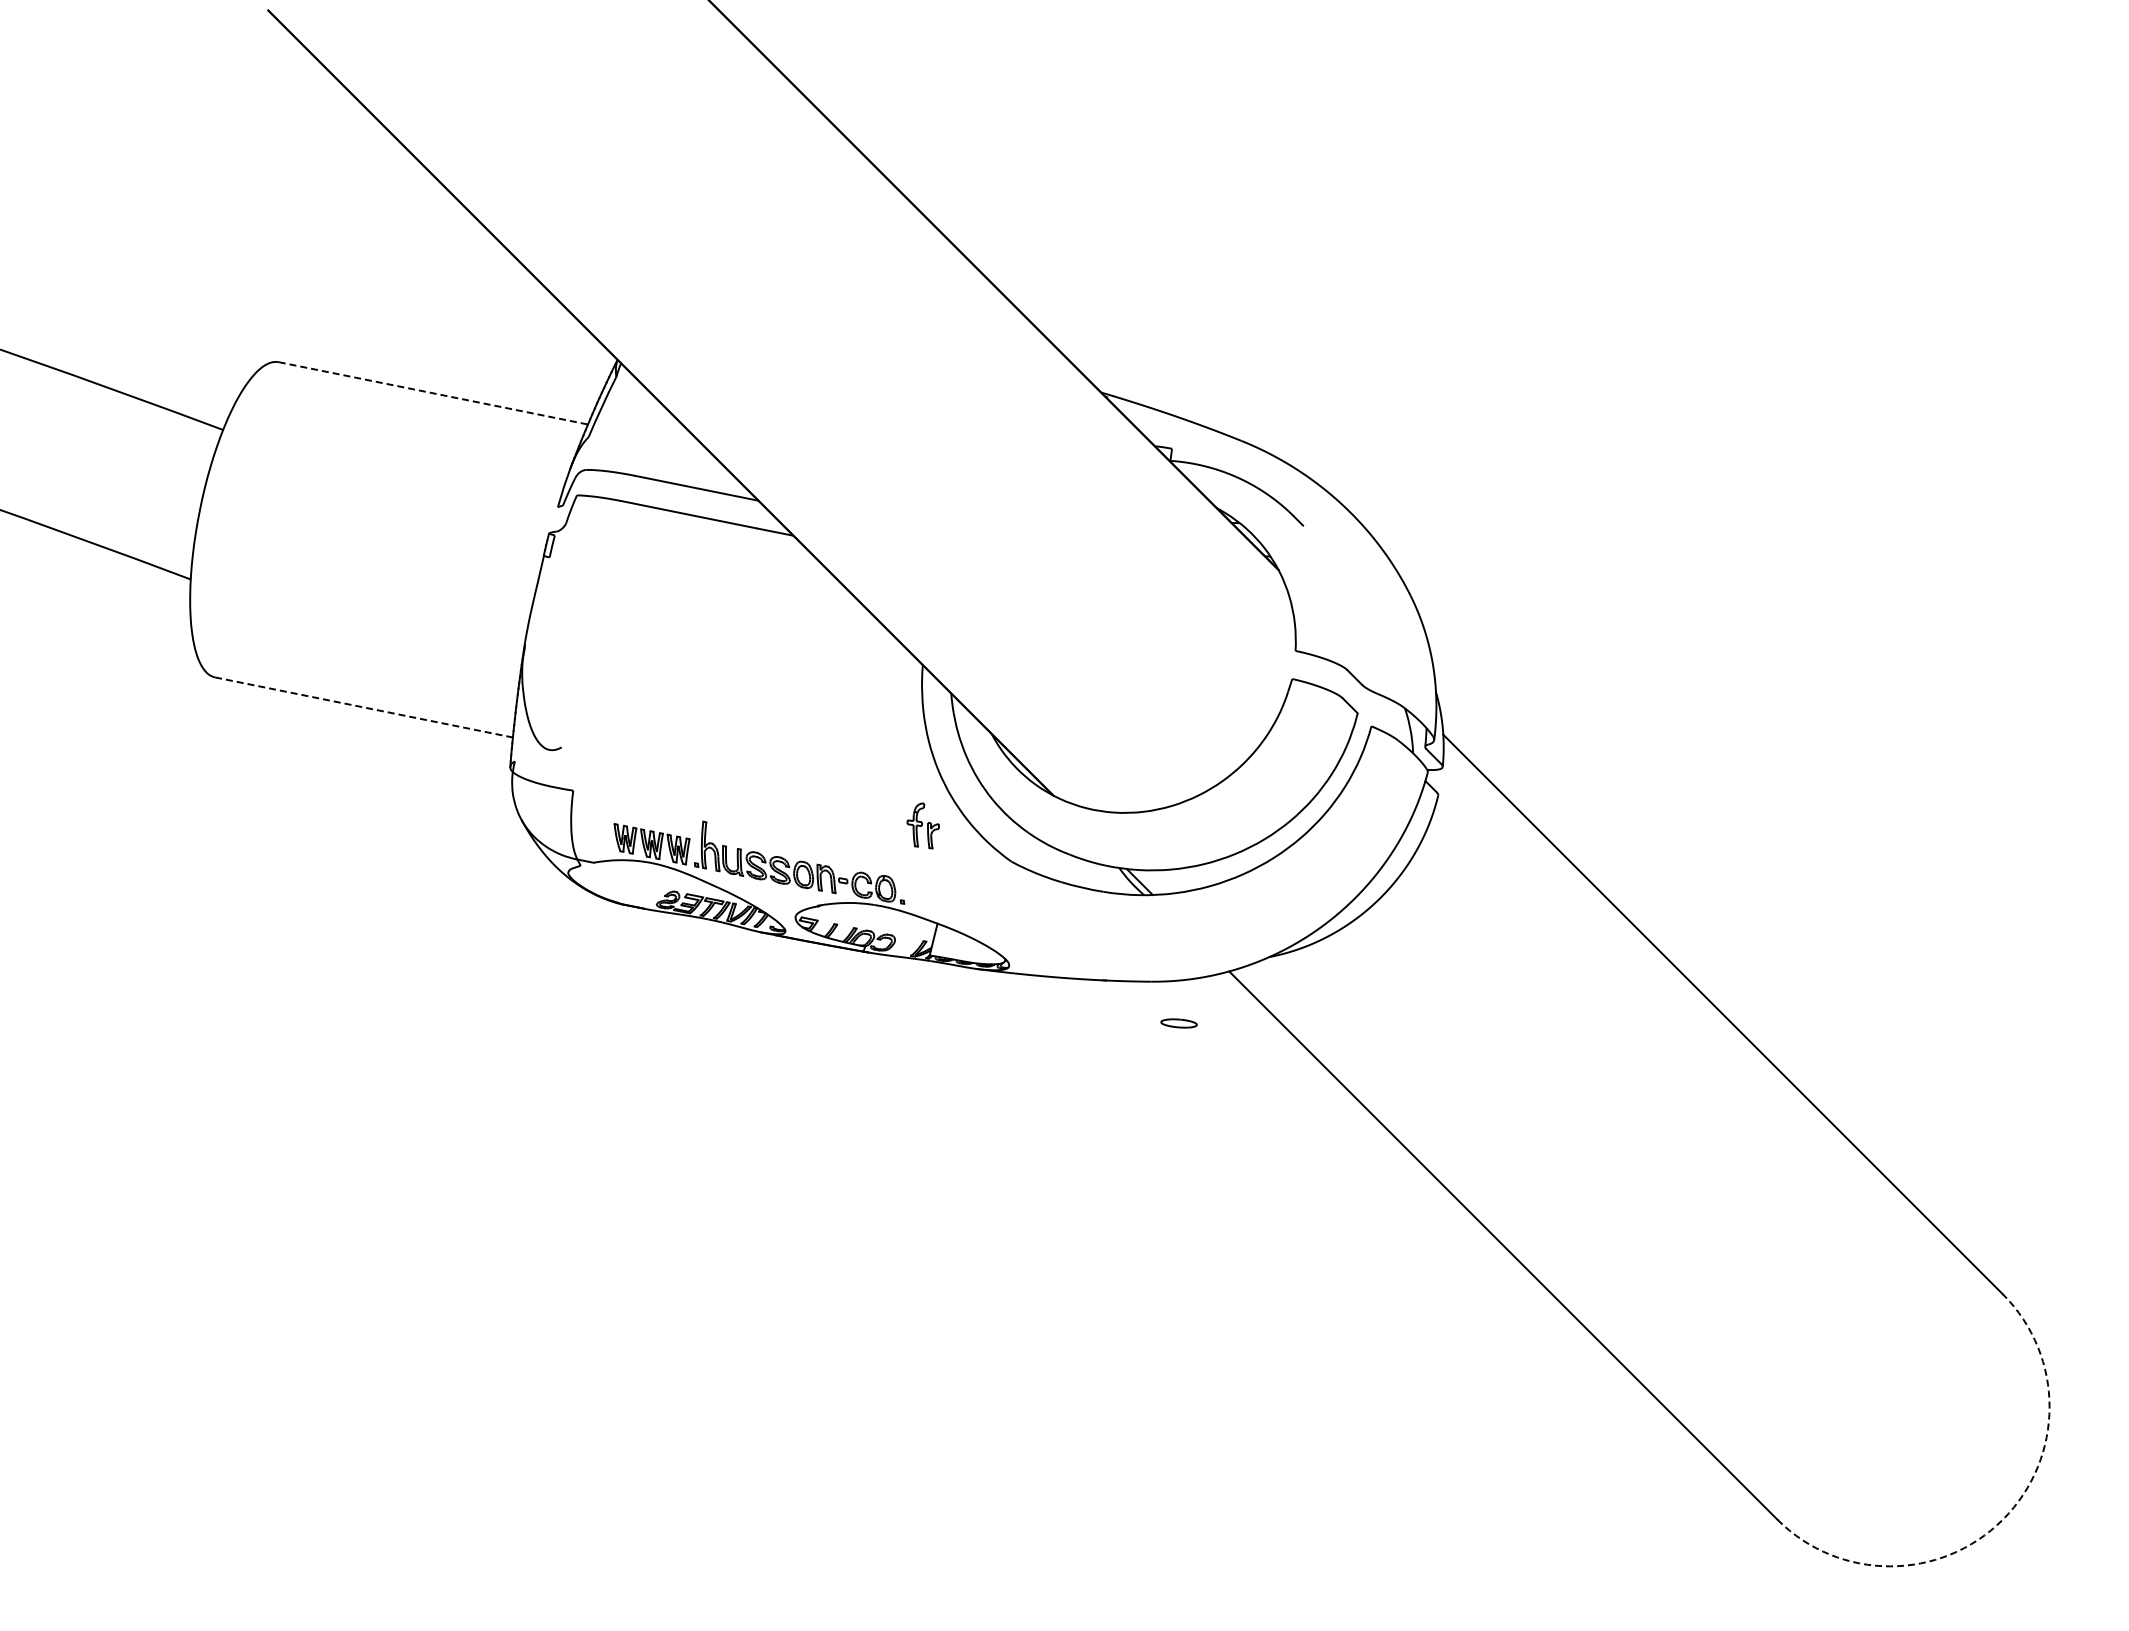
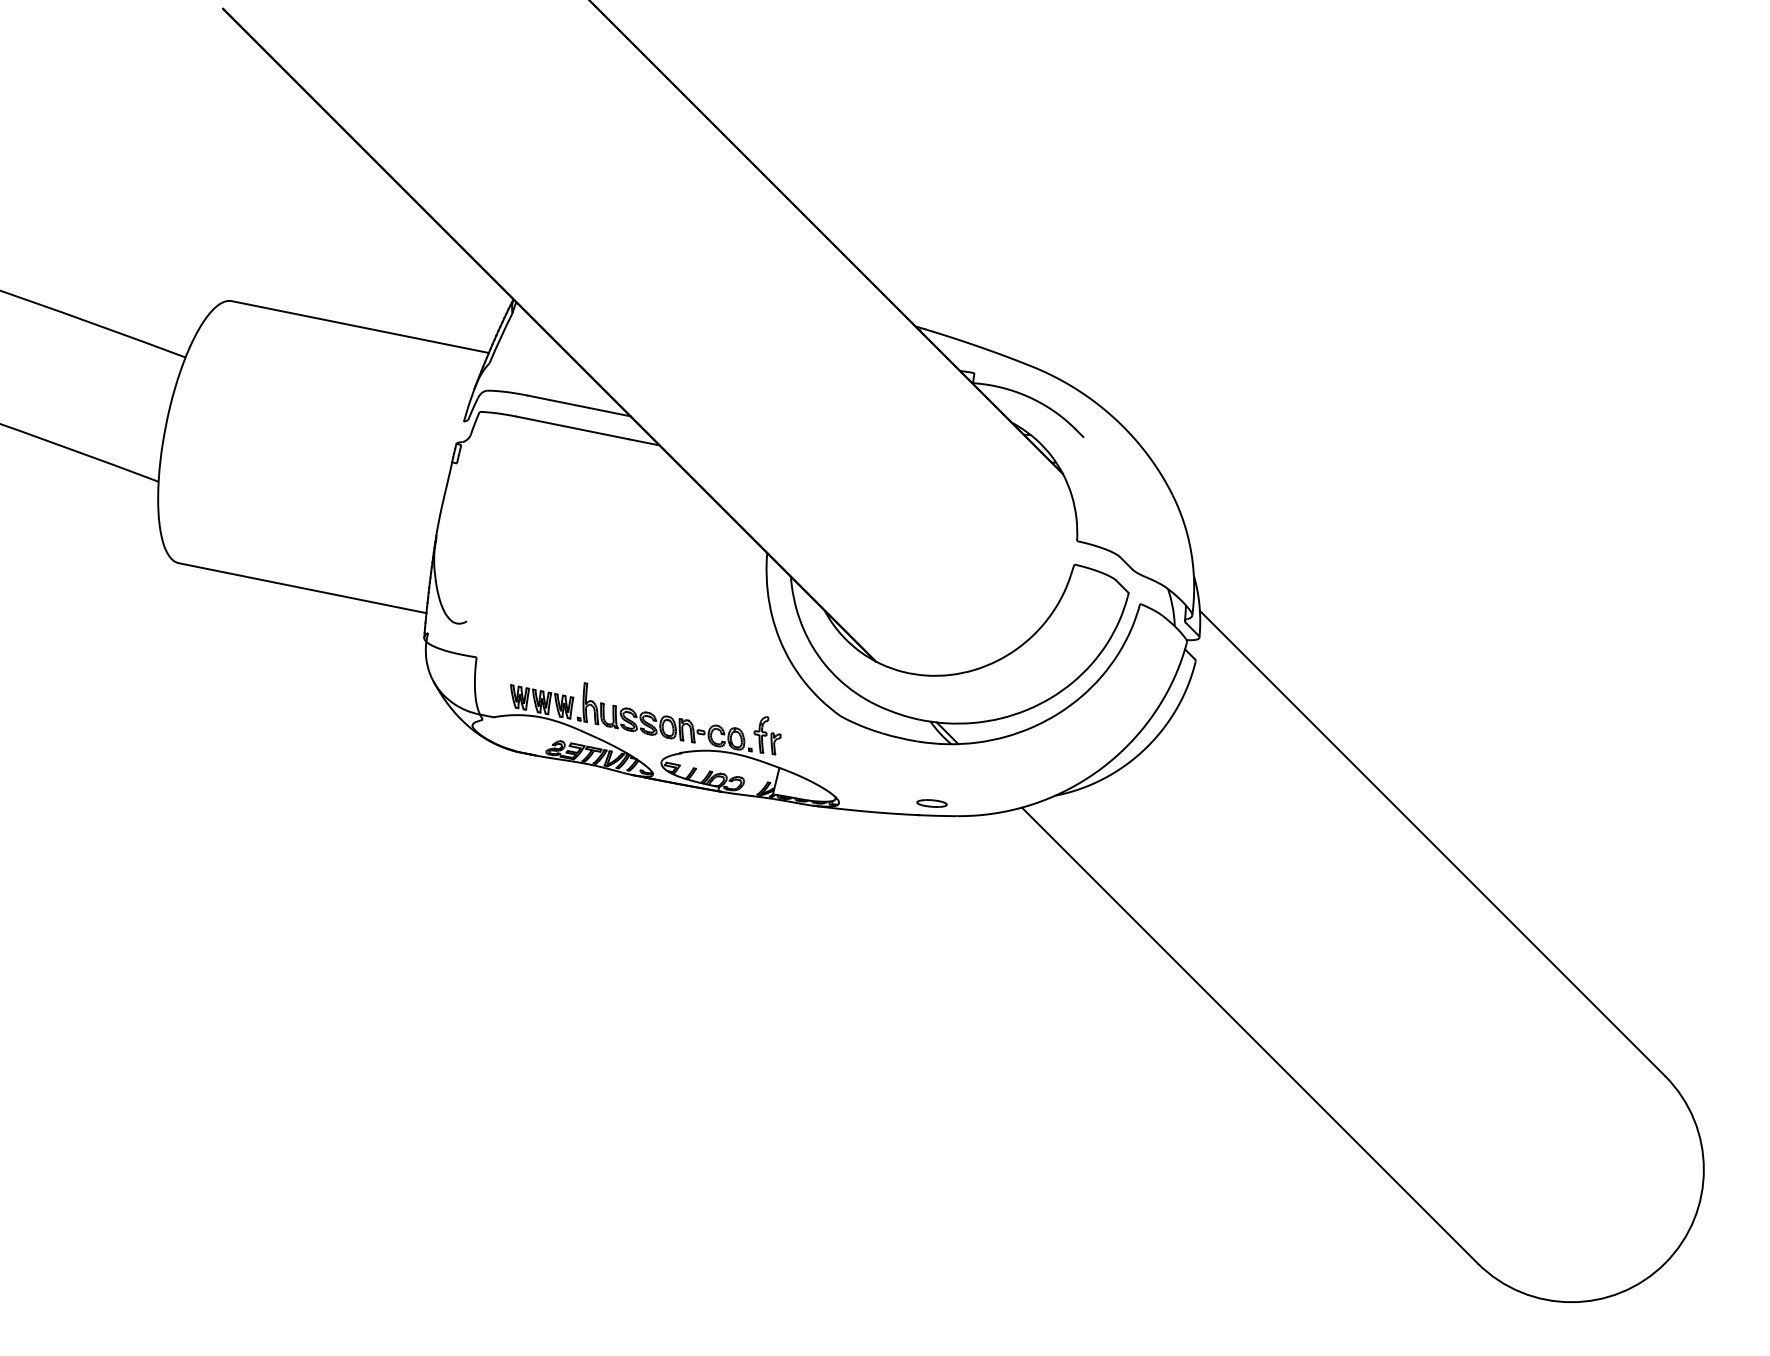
line: (433, 393) -> (360, 327), dashed -> solid
line: (364, 707) -> (303, 588), dashed -> solid
part: (922, 825) -> (766, 735), moved
part: (1178, 1023) -> (931, 803), moved
arc: (2002, 1519) -> (1664, 1263), dashed -> solid

